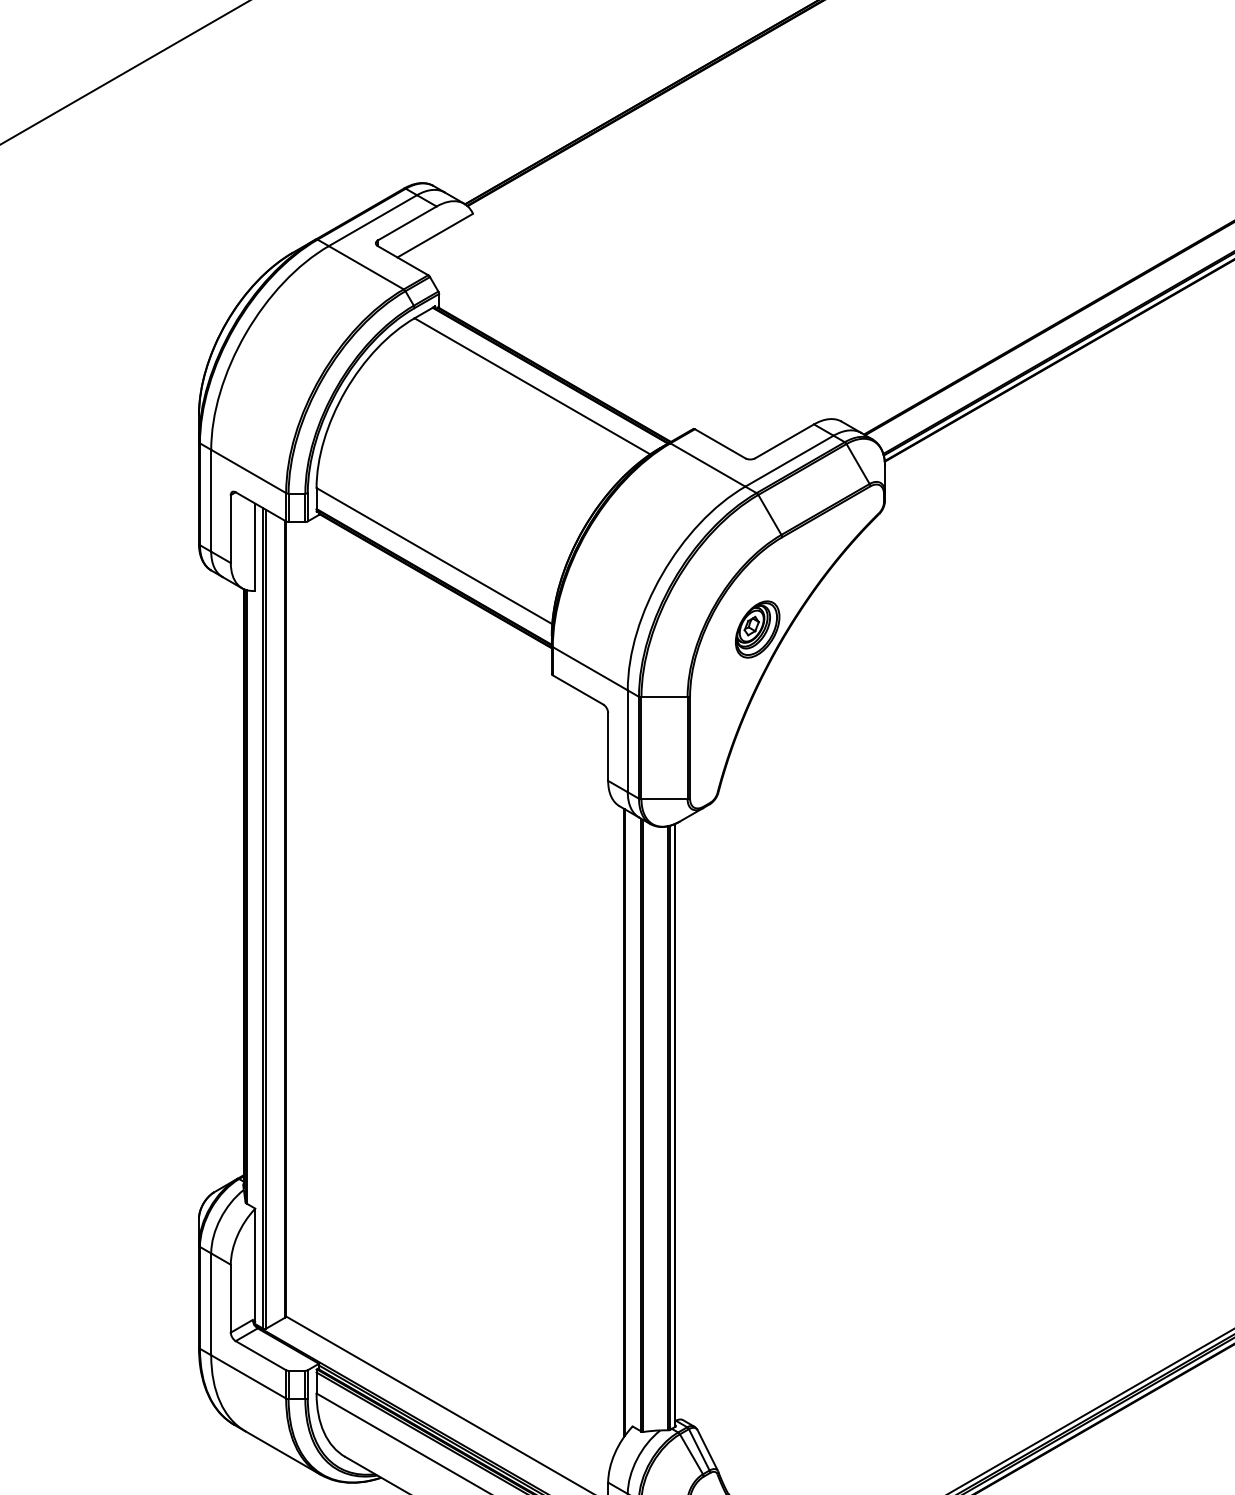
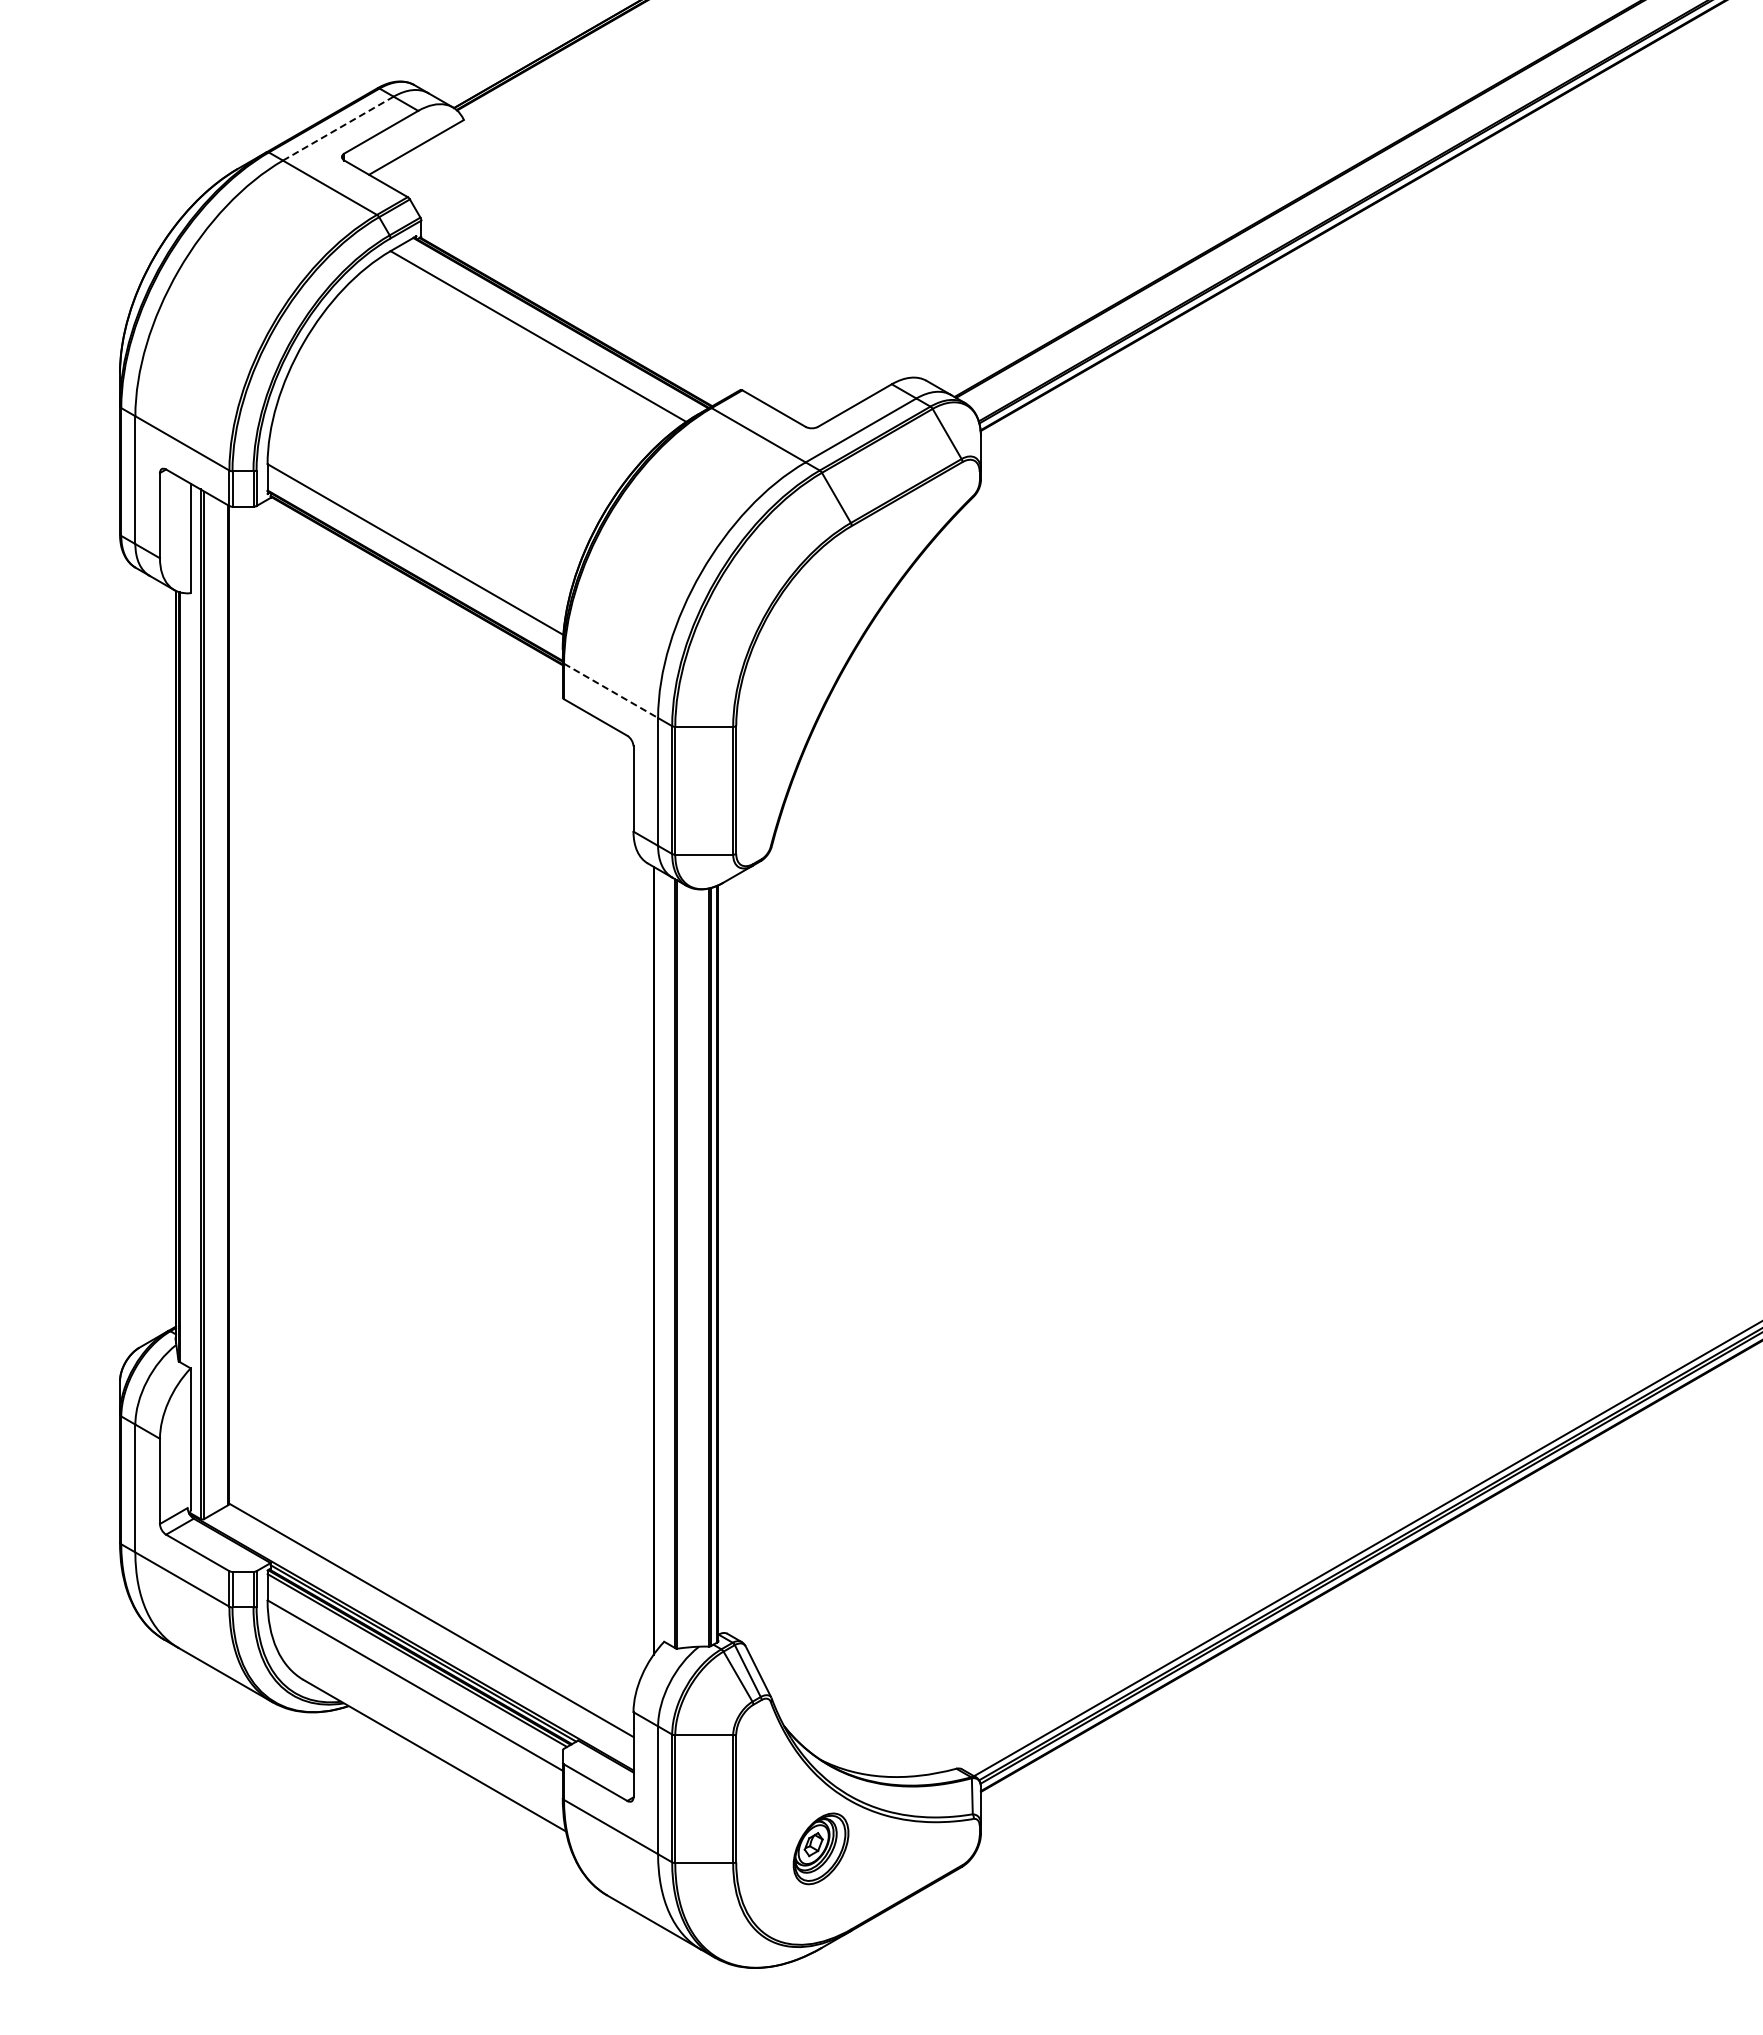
line: (373, 220) -> (338, 128), solid -> dashed
part: (757, 629) -> (820, 641), removed
line: (590, 669) -> (611, 691), solid -> dashed

